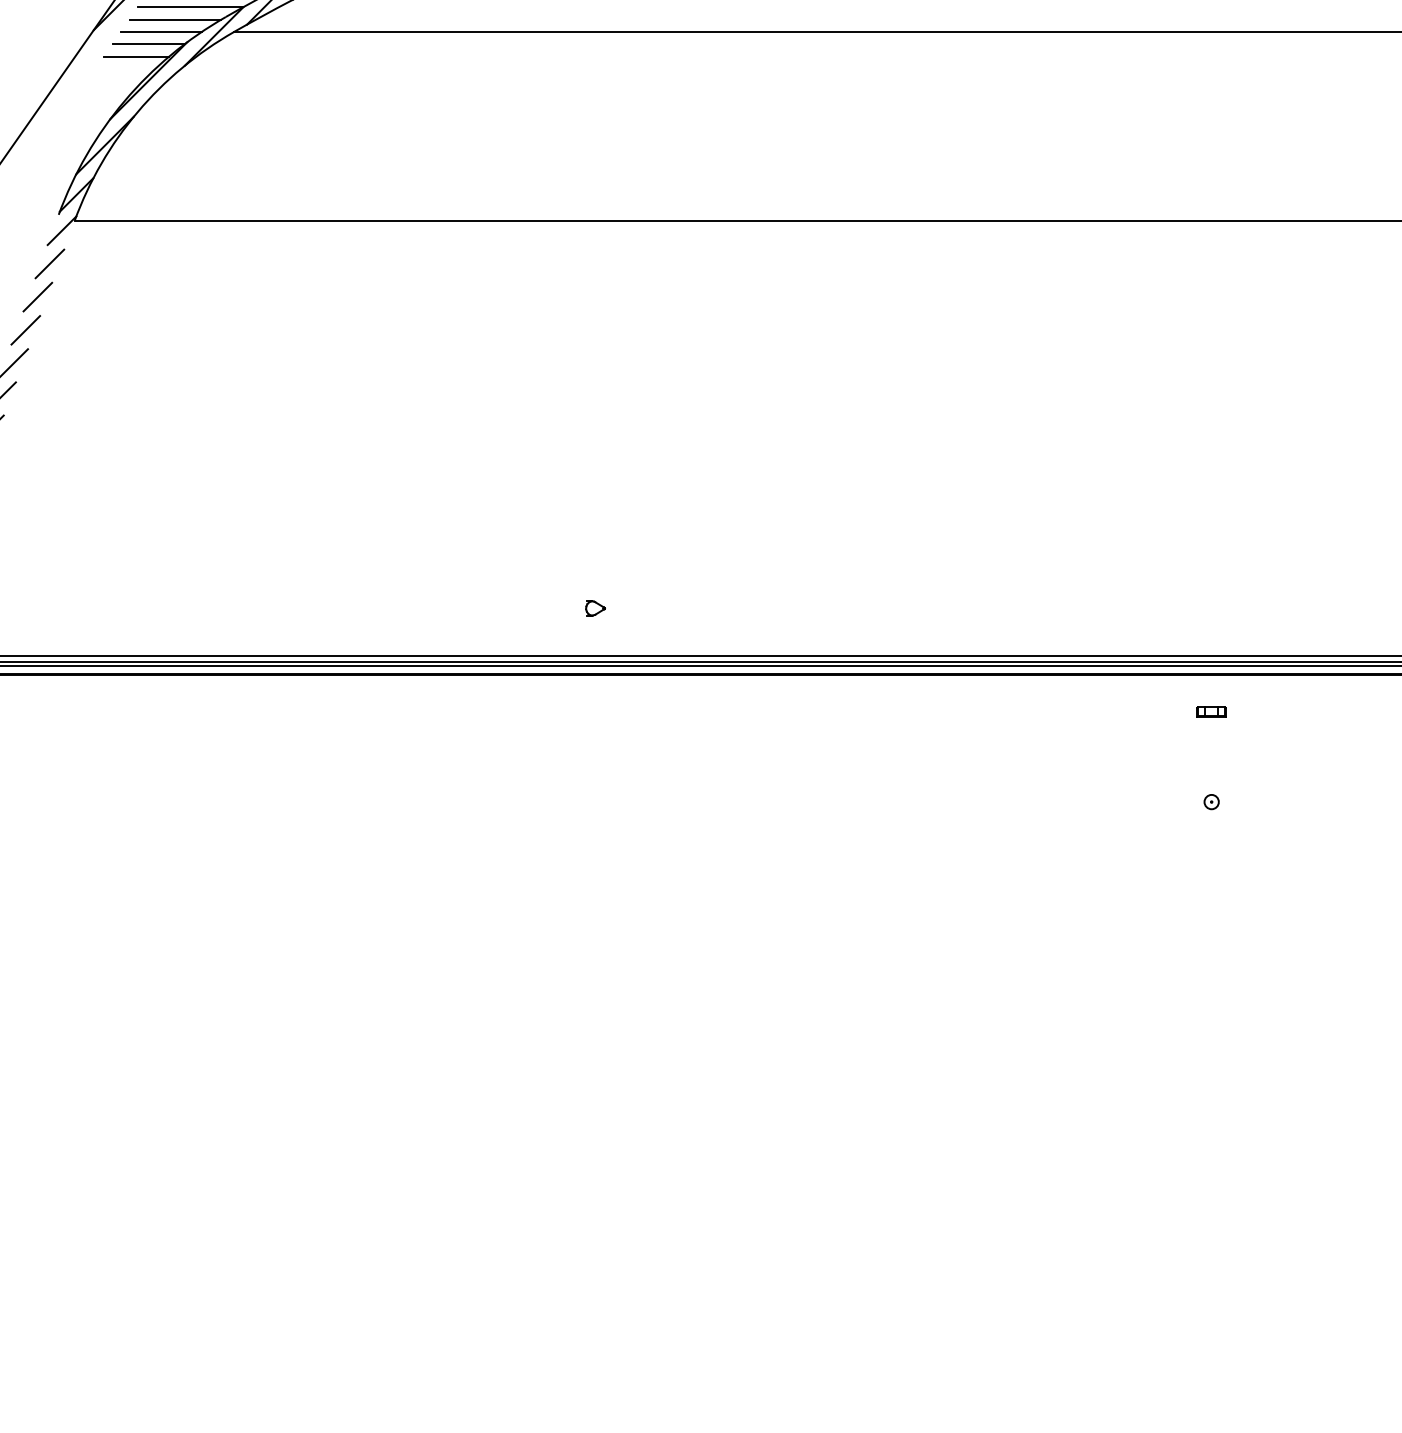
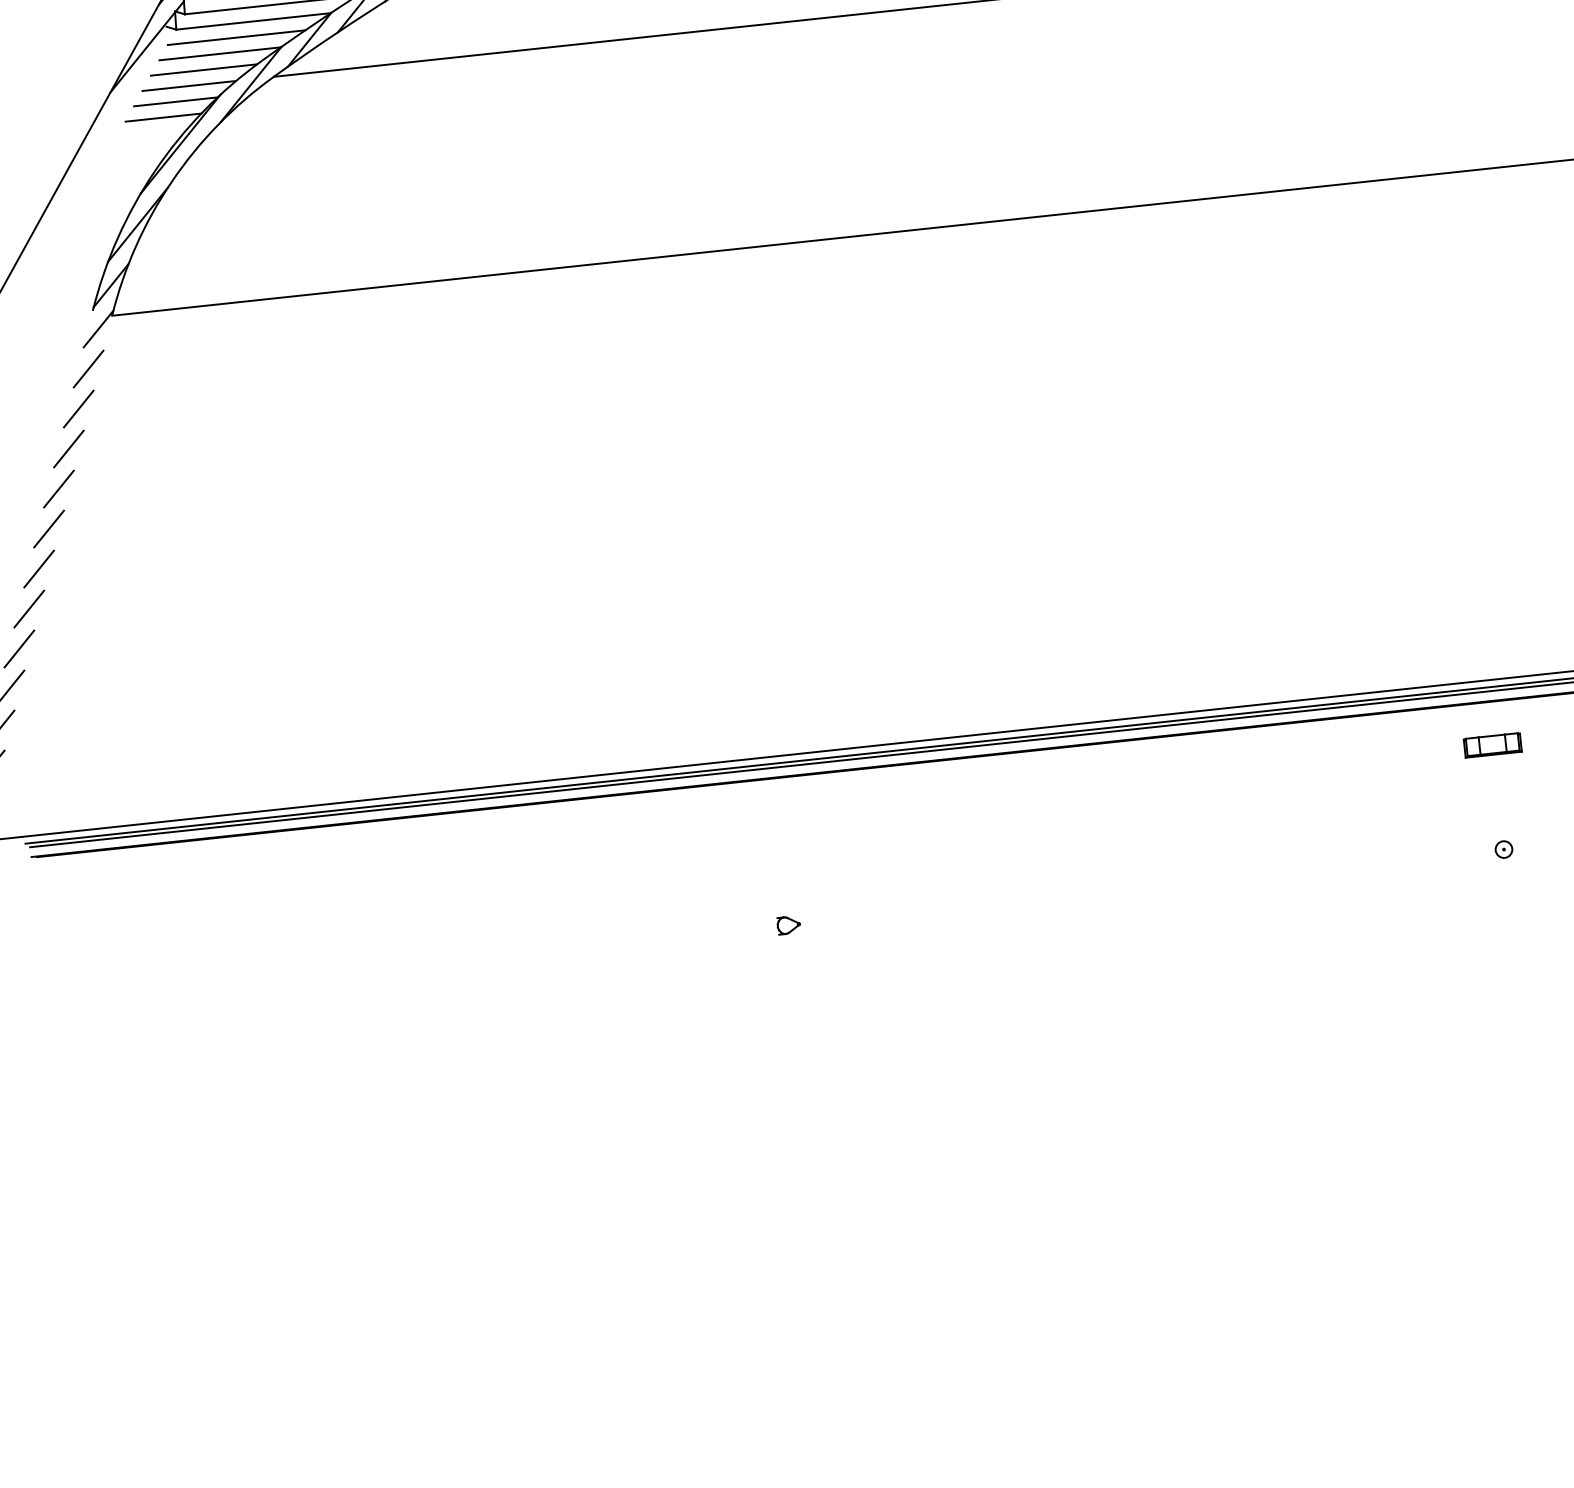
part: (595, 608) -> (788, 925), moved
part: (1211, 711) -> (1492, 744), size x1.67

